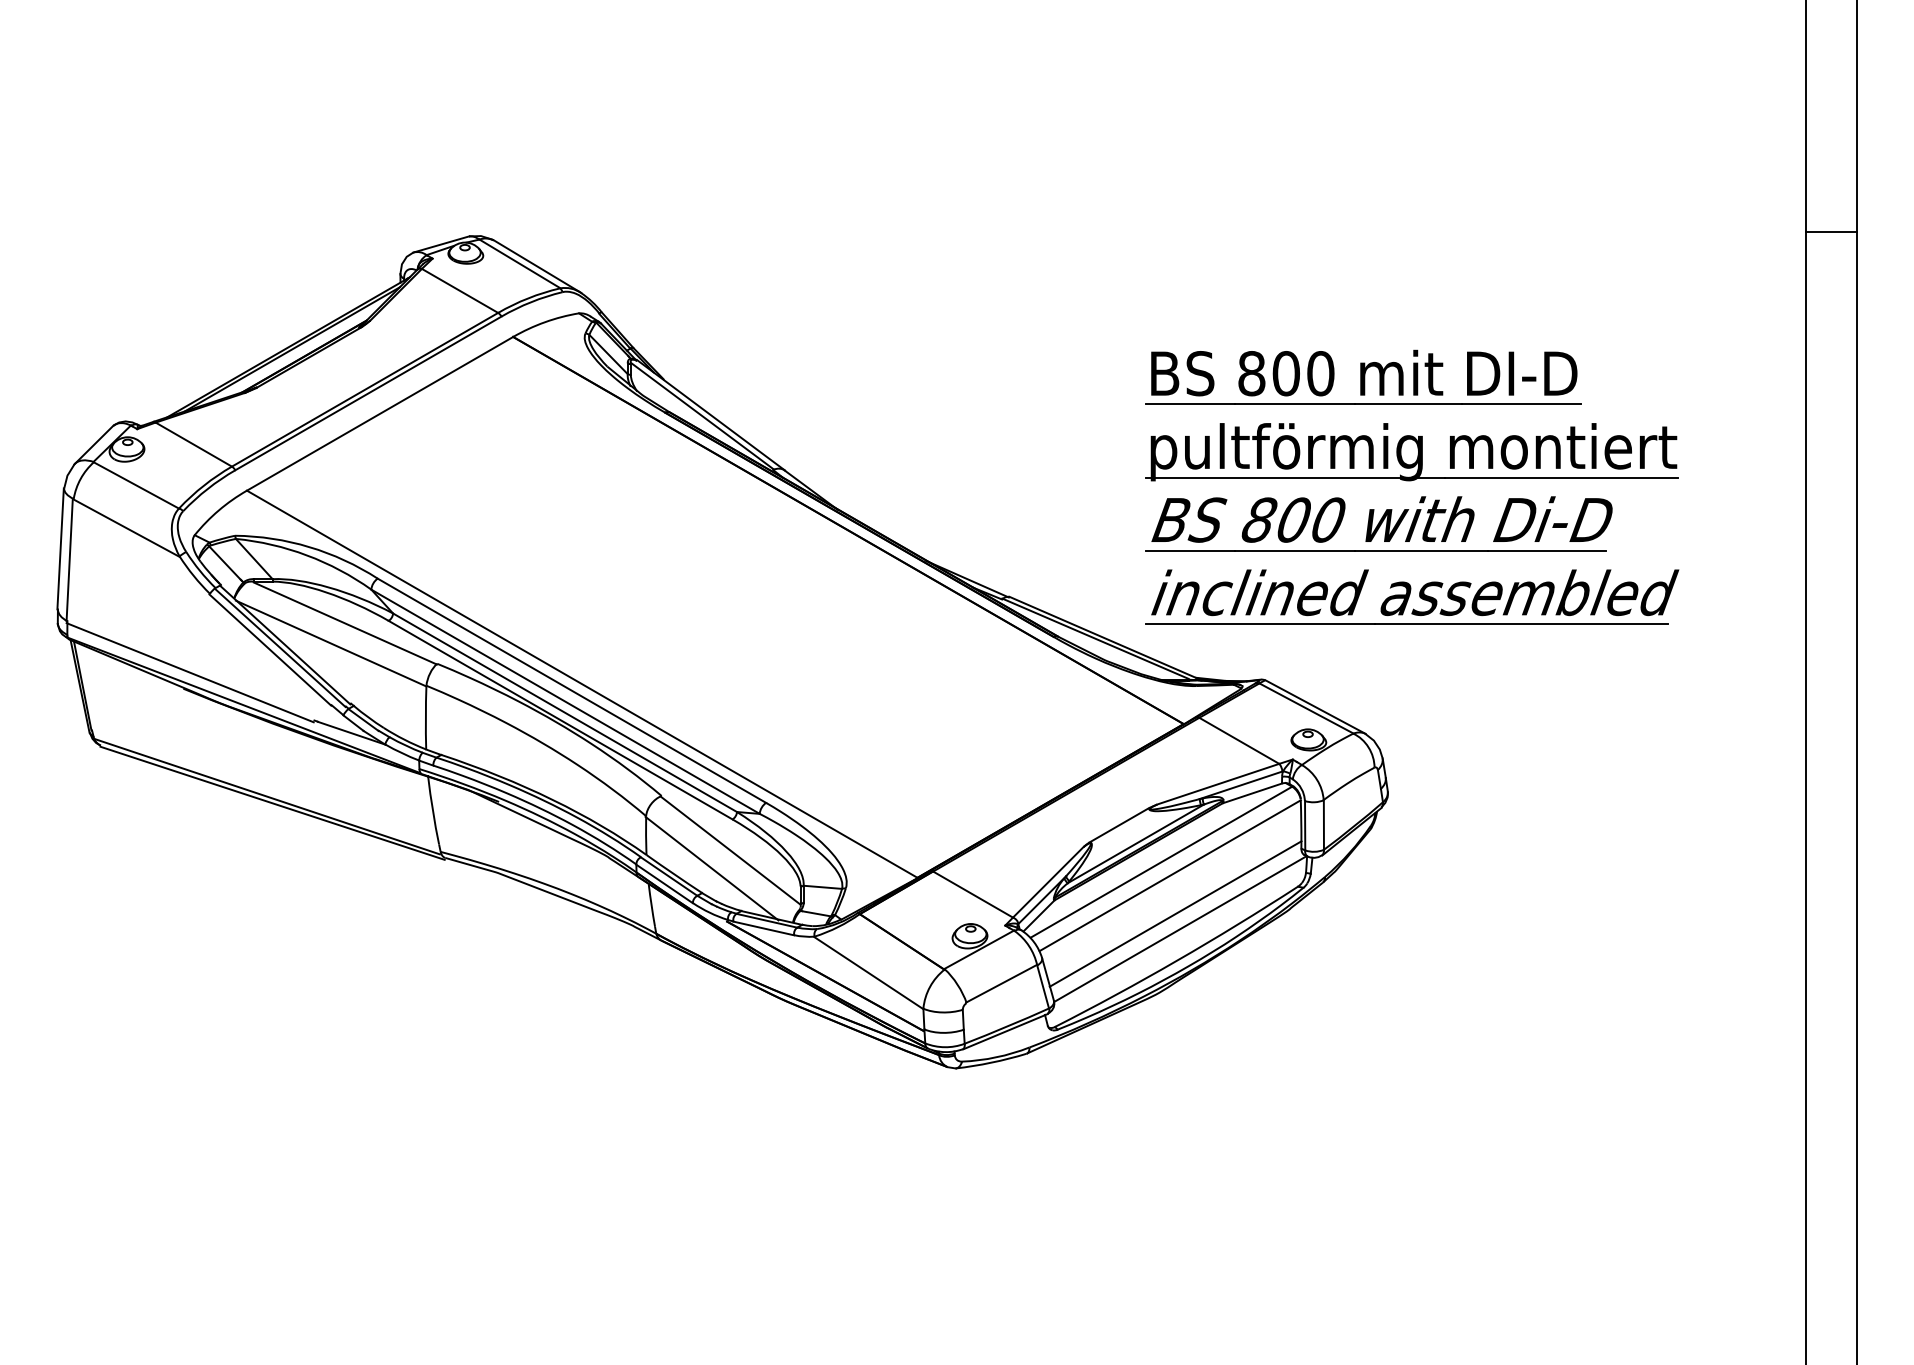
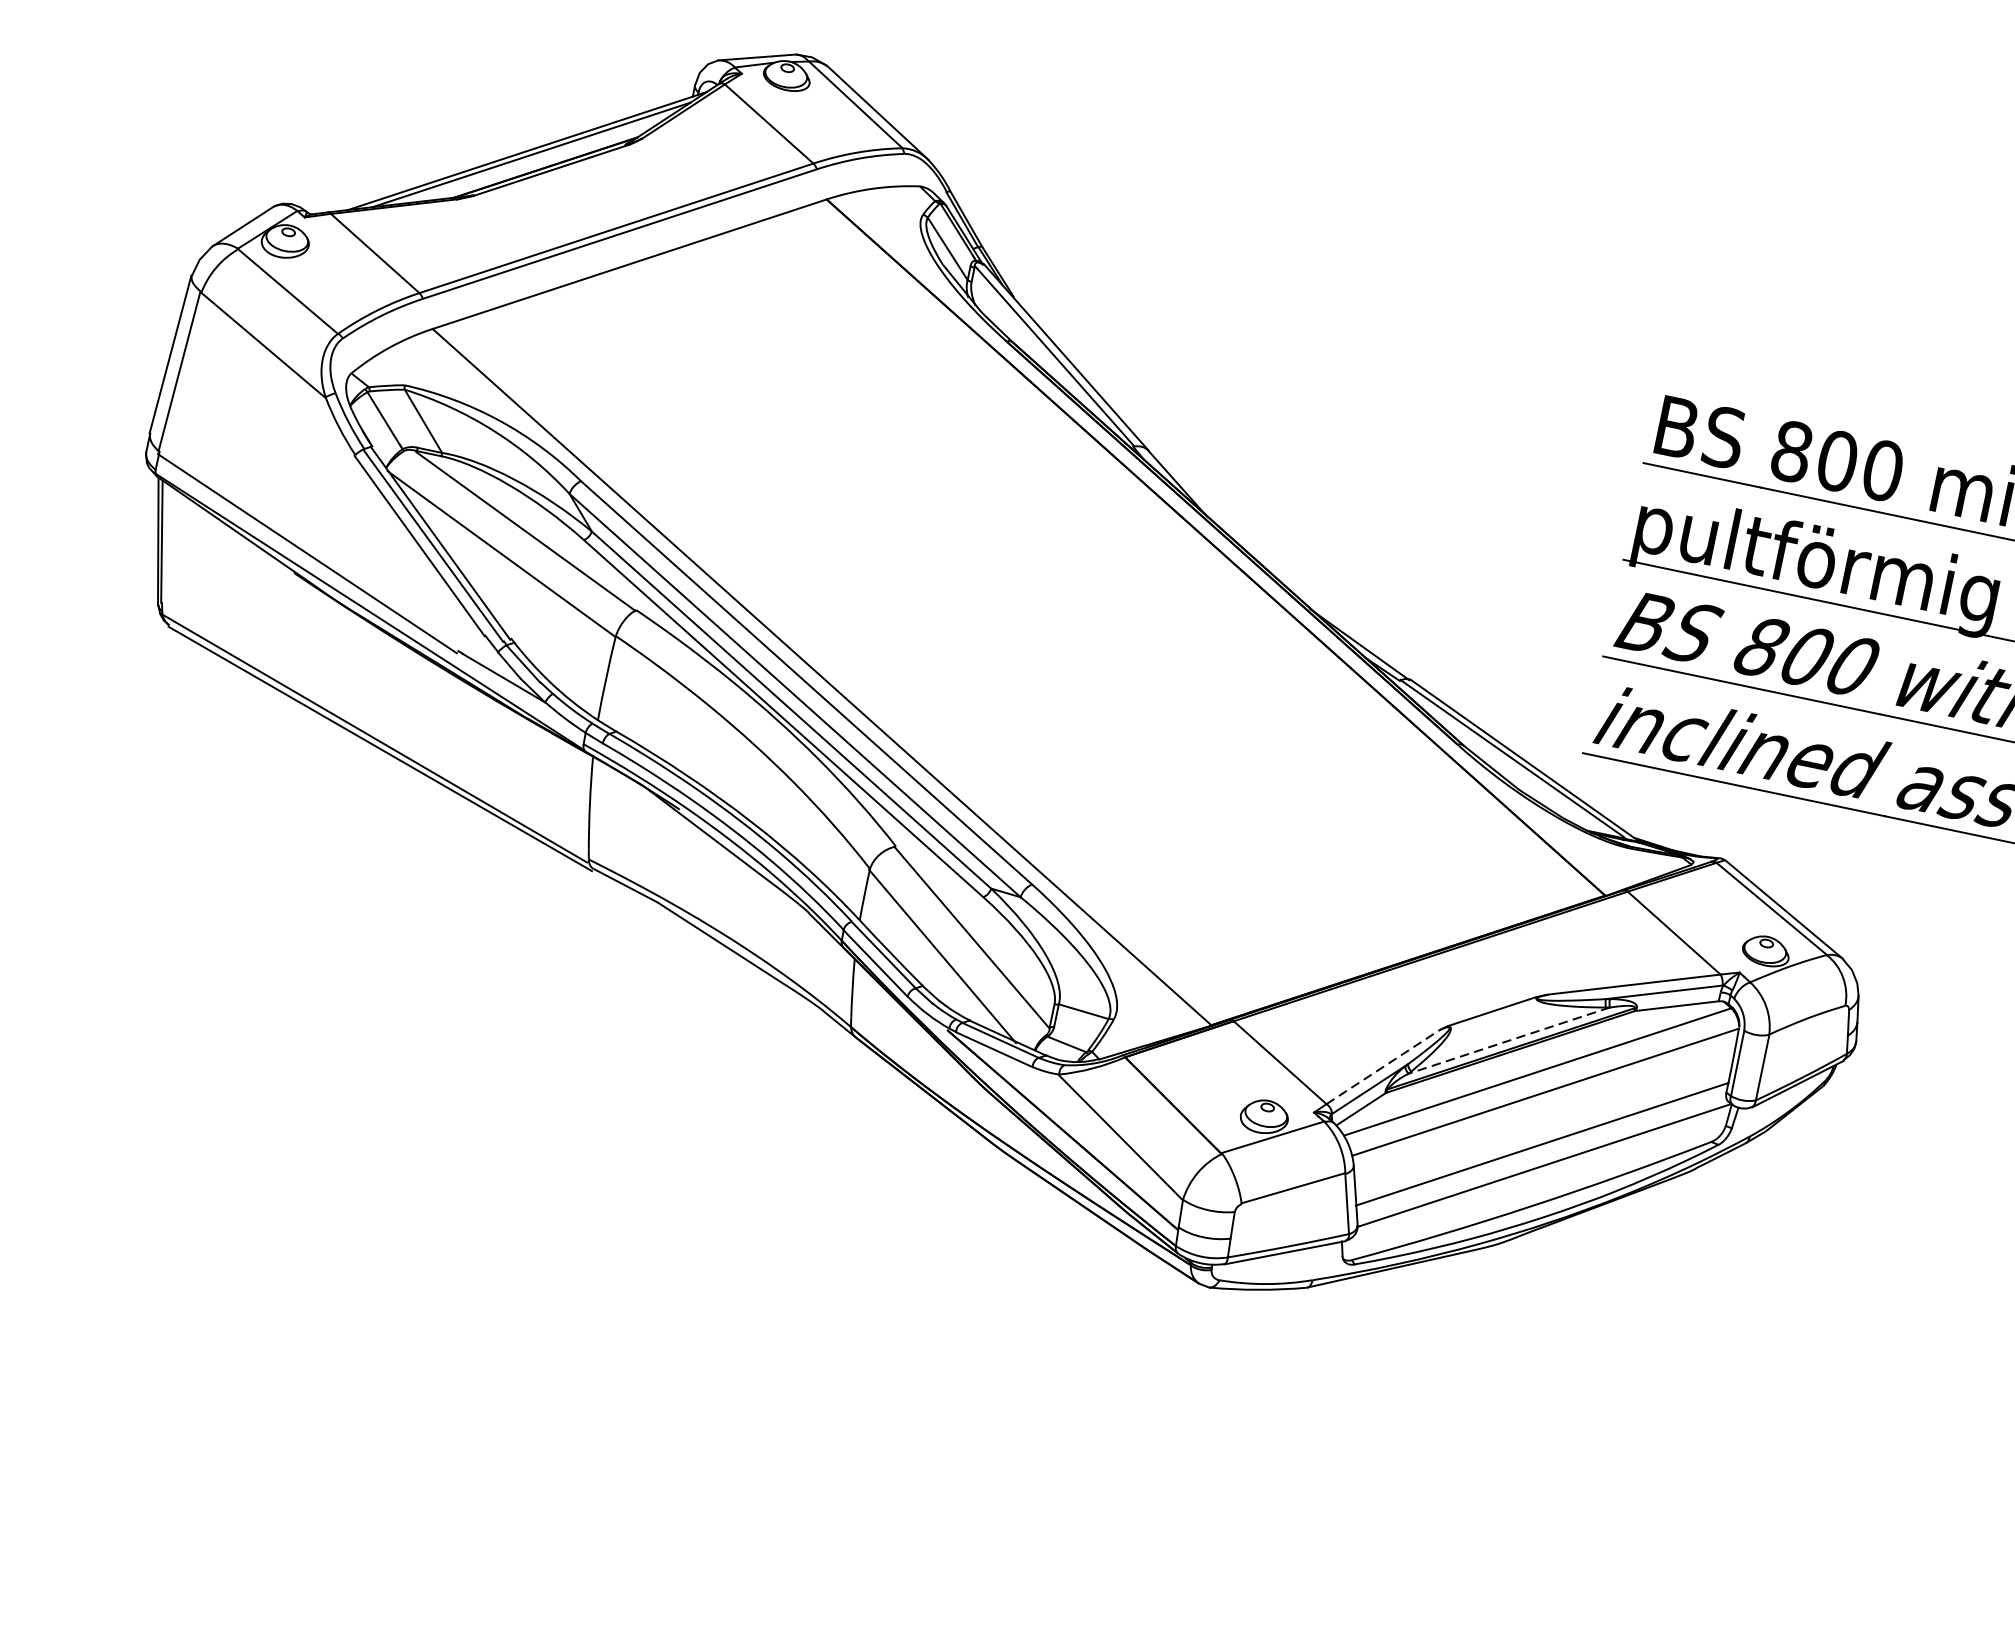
line: (1135, 843) -> (1508, 1040), solid -> dashed
line: (1048, 882) -> (1383, 1067), solid -> dashed

